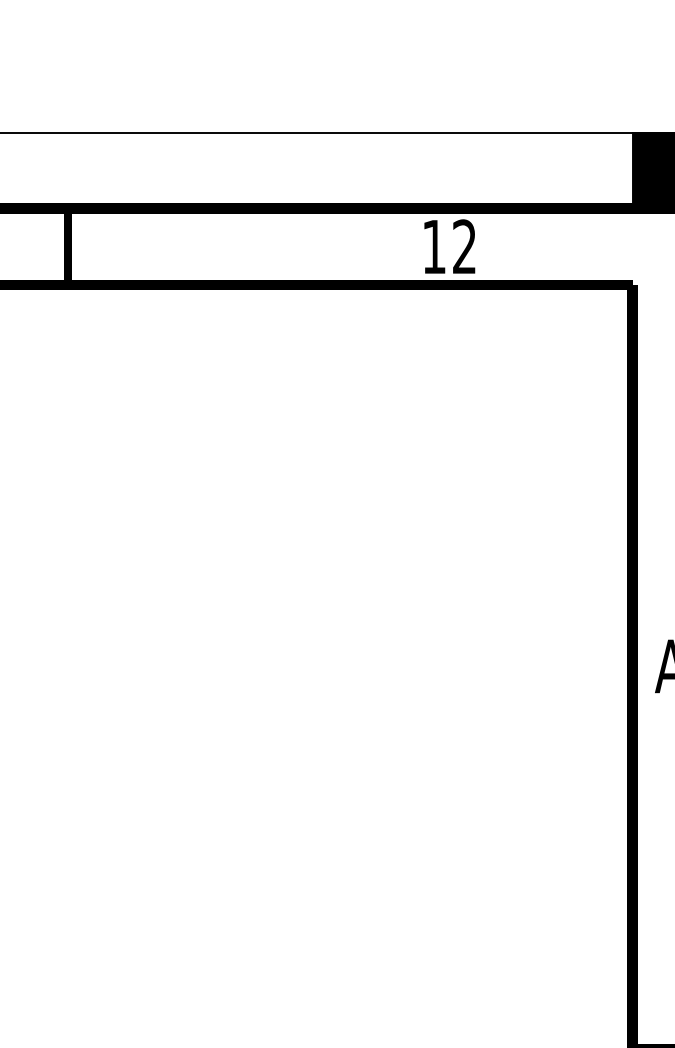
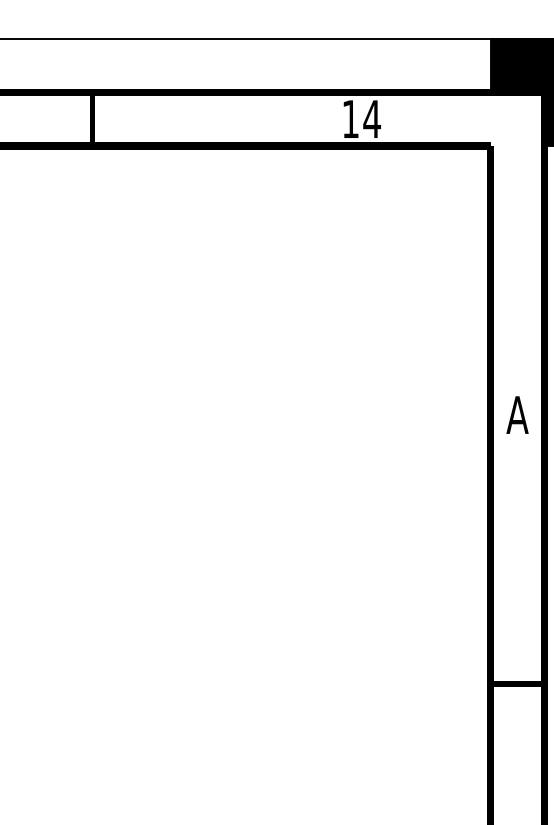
text: (465, 245) -> (372, 118), 12 -> 14

